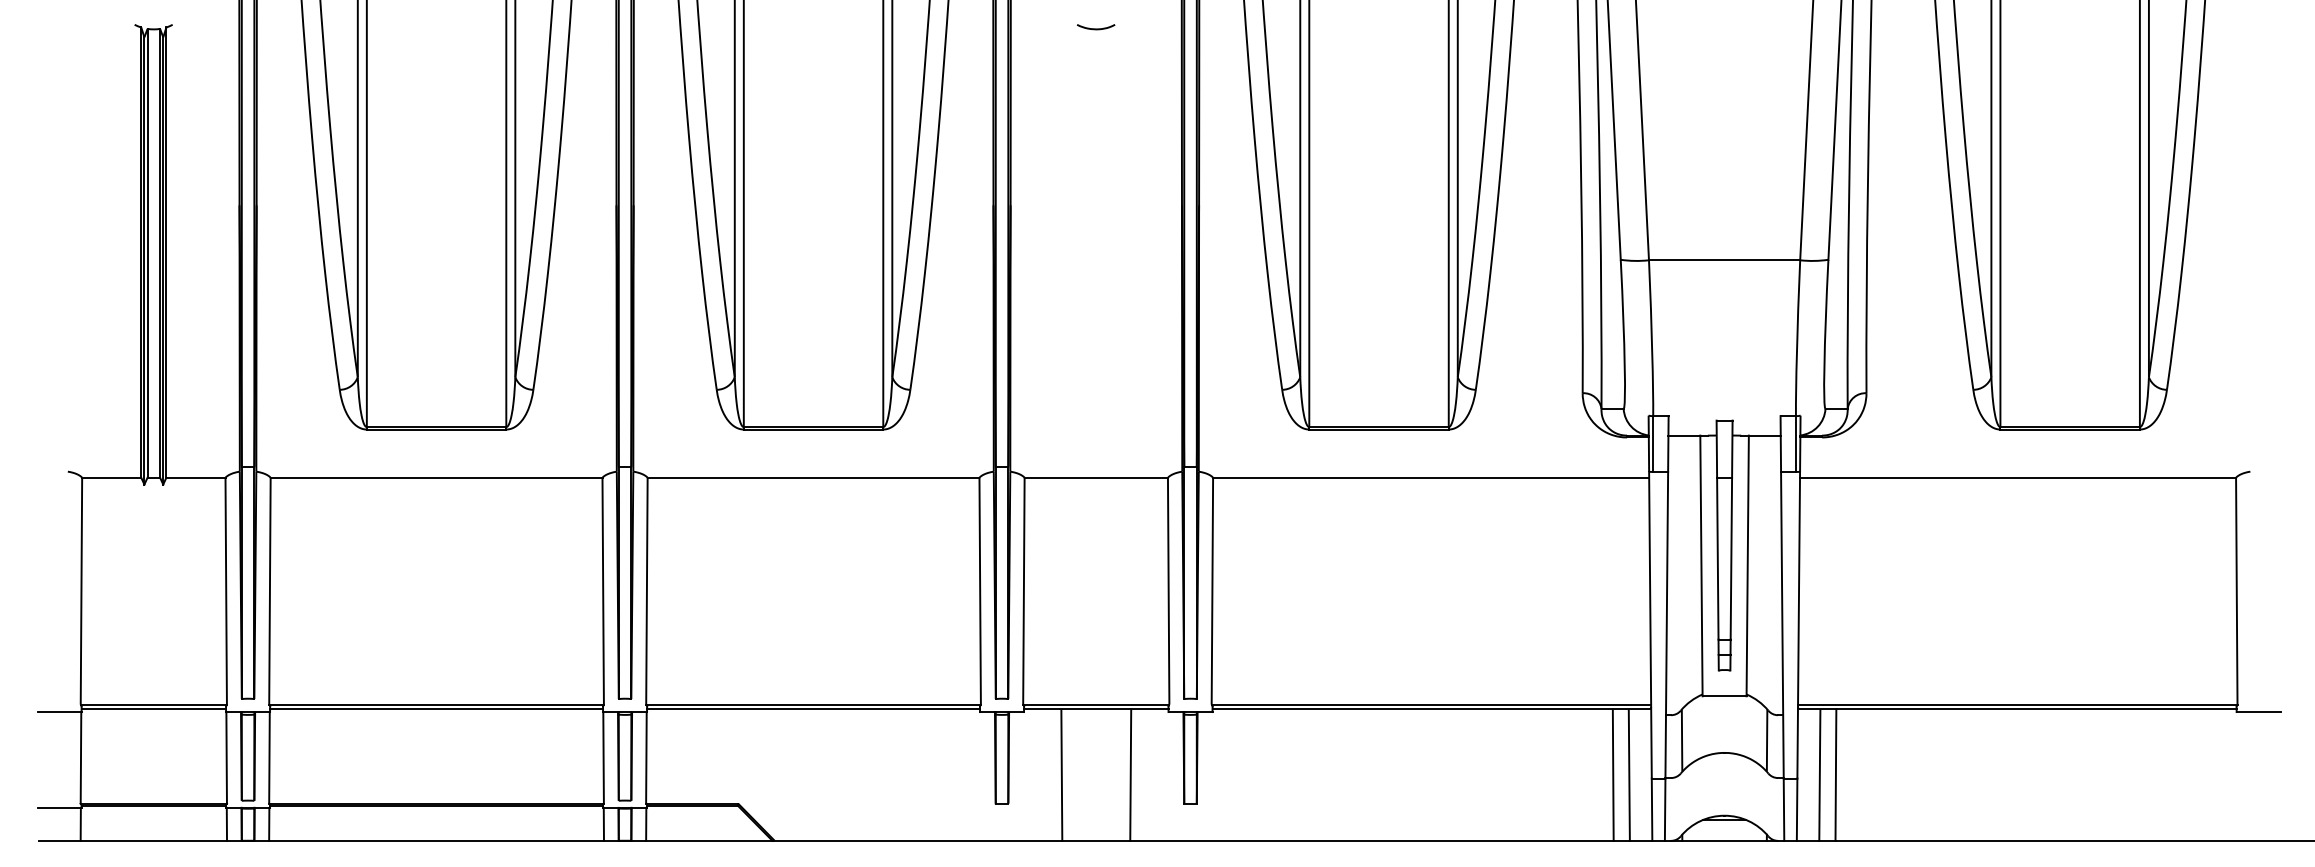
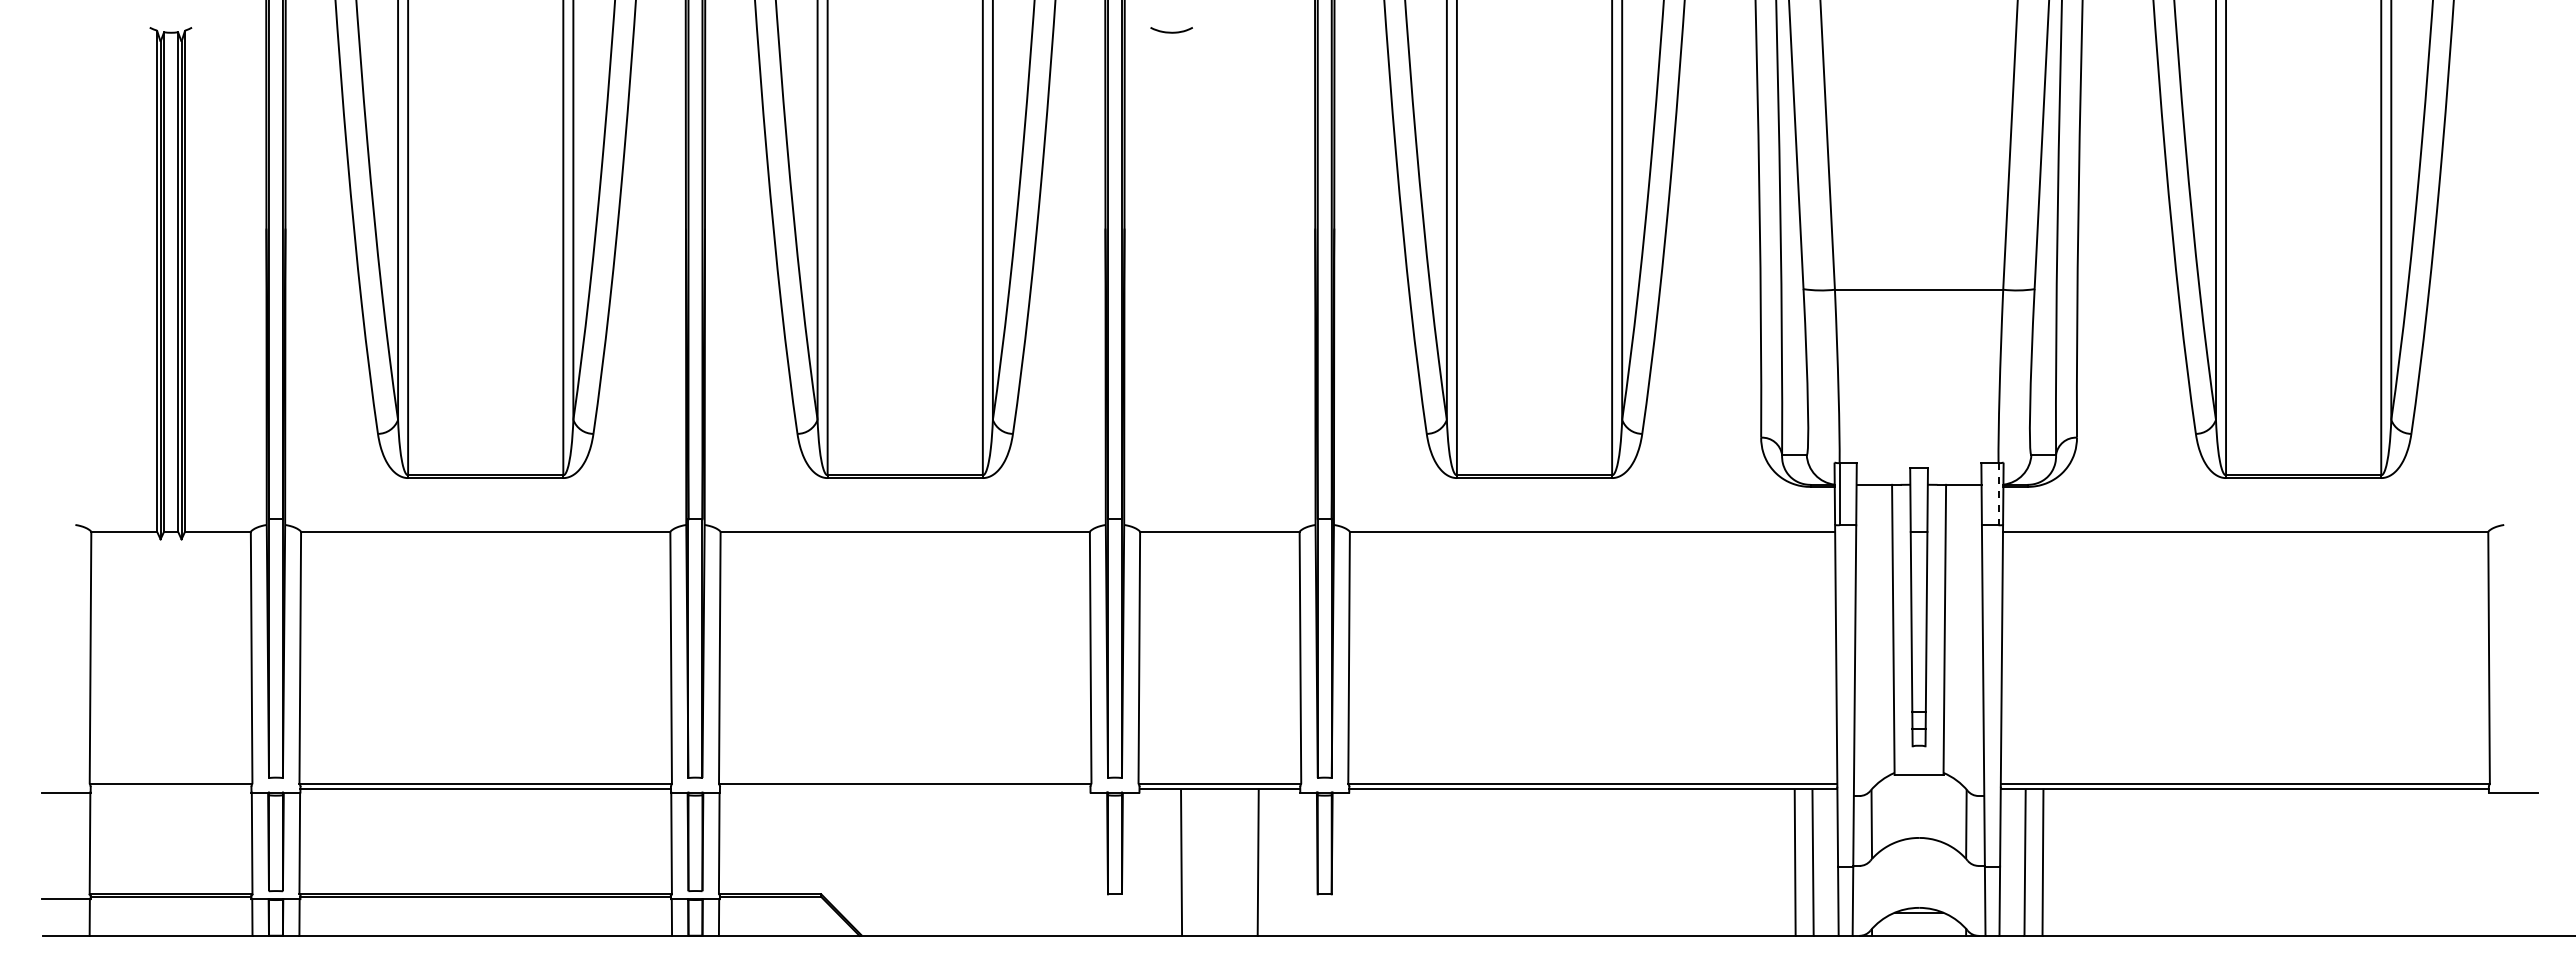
curve: (1095, 28) -> (1171, 31), moved
line: (1795, 444) -> (1998, 494), solid -> dashed
line: (153, 709) -> (170, 789), removed
line: (812, 709) -> (904, 789), removed

